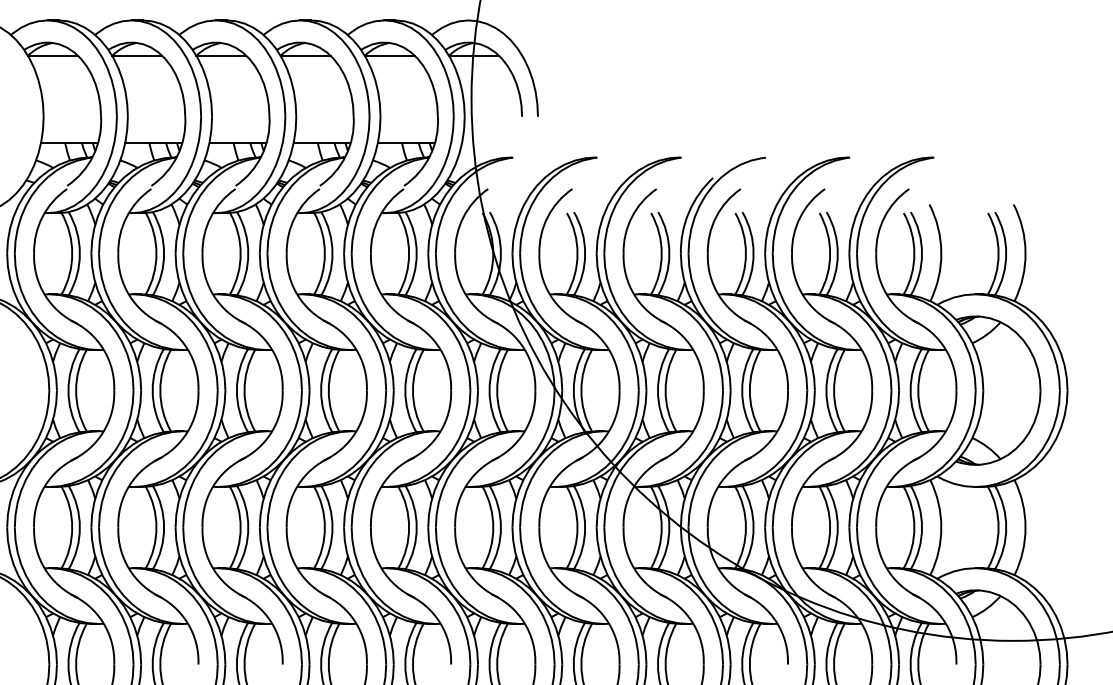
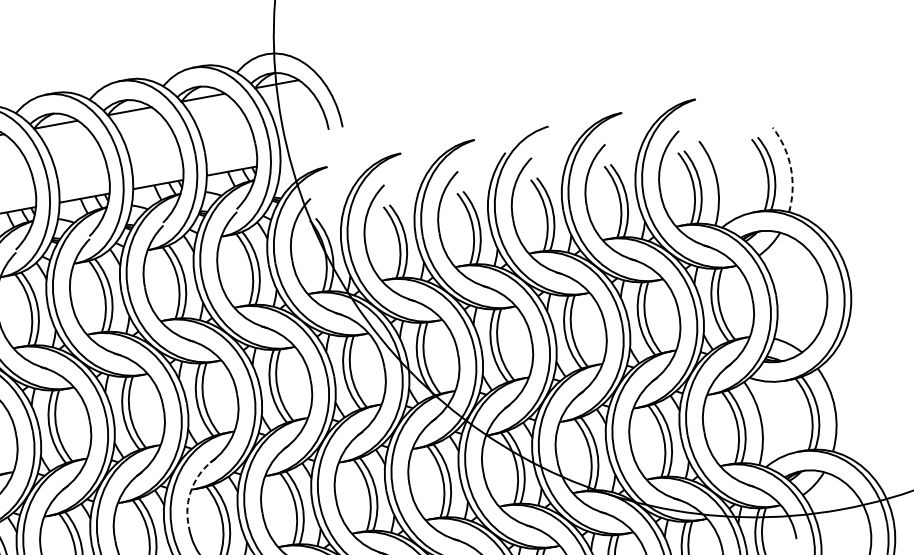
arc: (1025, 252) -> (790, 167), solid -> dashed
arc: (297, 485) -> (191, 488), solid -> dashed

